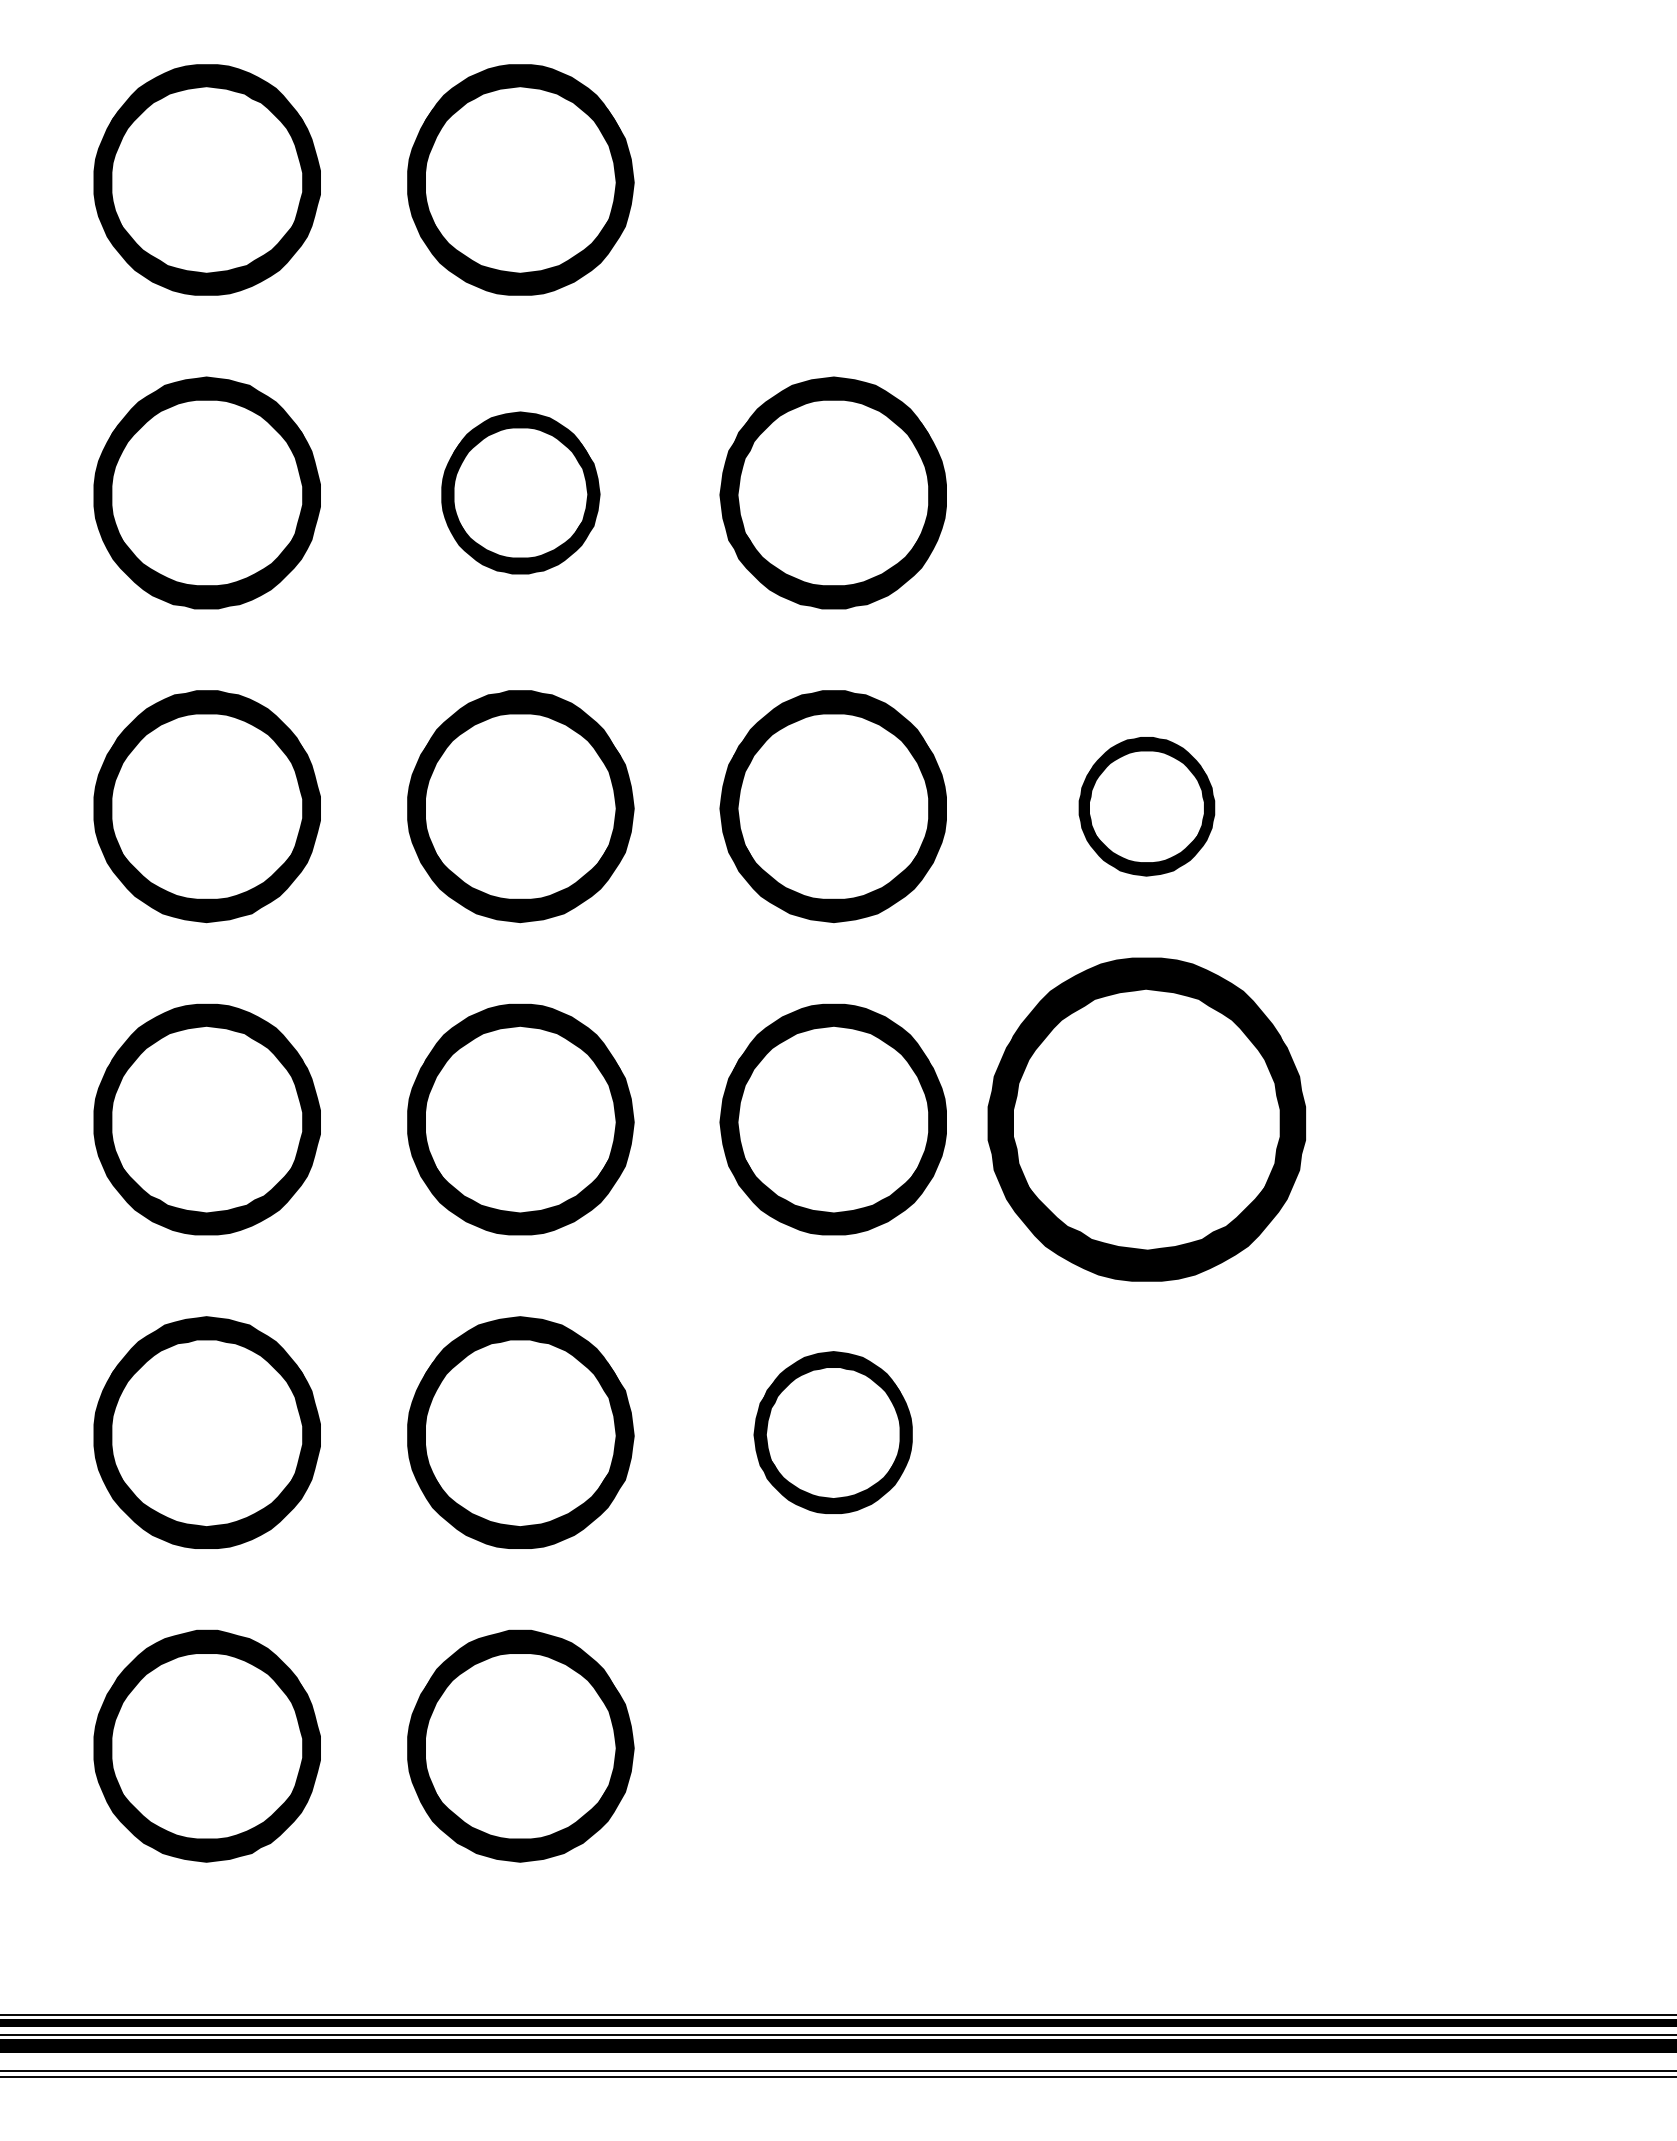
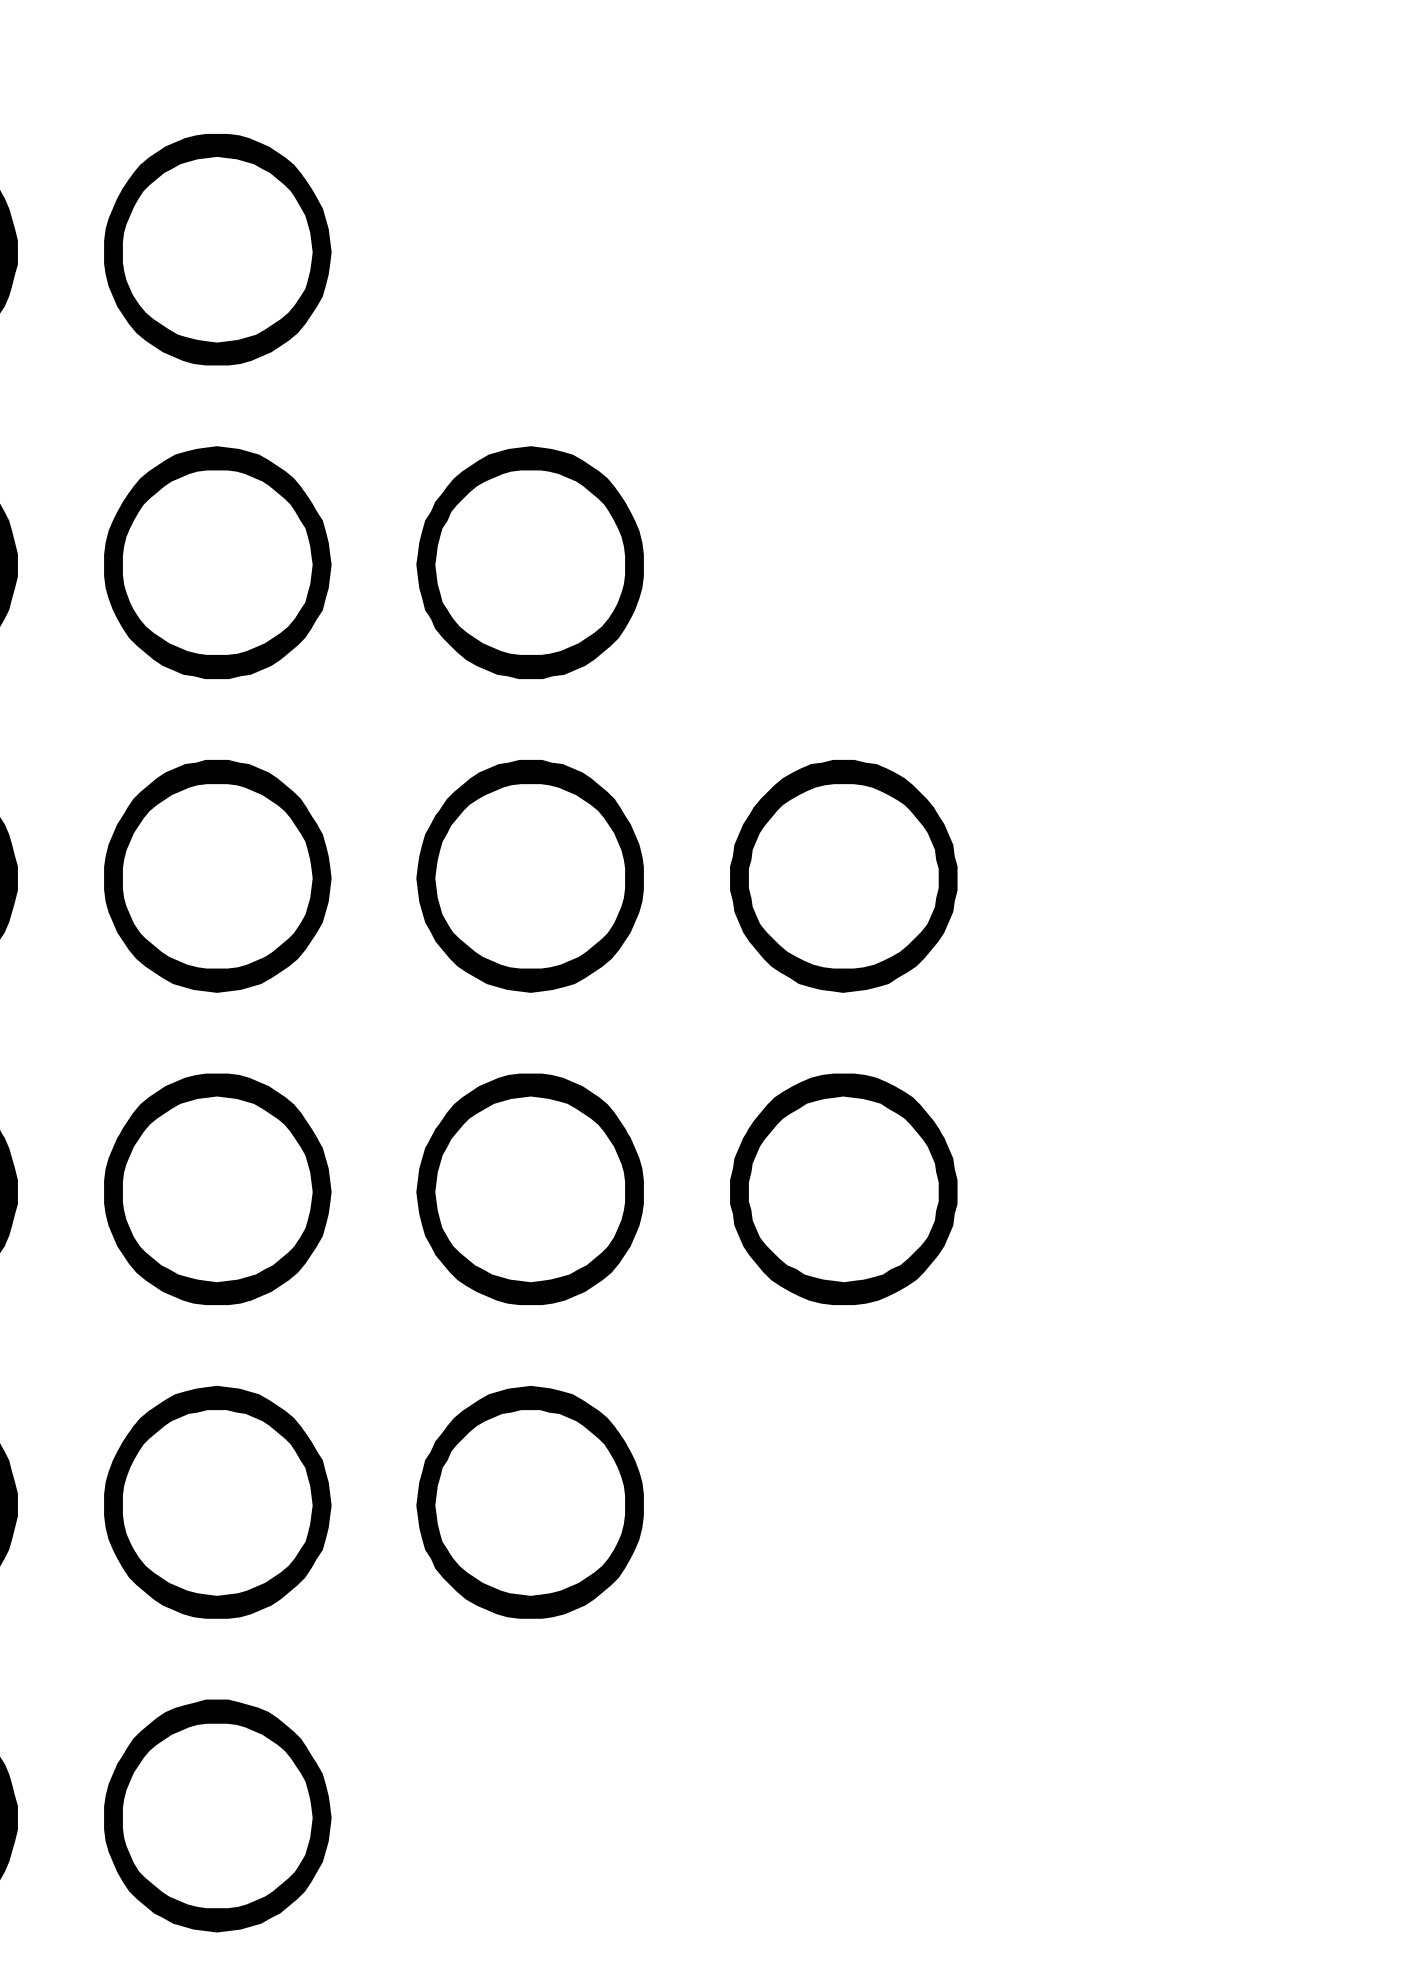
part: (520, 492) -> (217, 562), size x1.43
part: (1146, 806) -> (843, 876), size x1.67
part: (1146, 1119) -> (843, 1189), size x0.71
part: (832, 1432) -> (529, 1502), size x1.43

